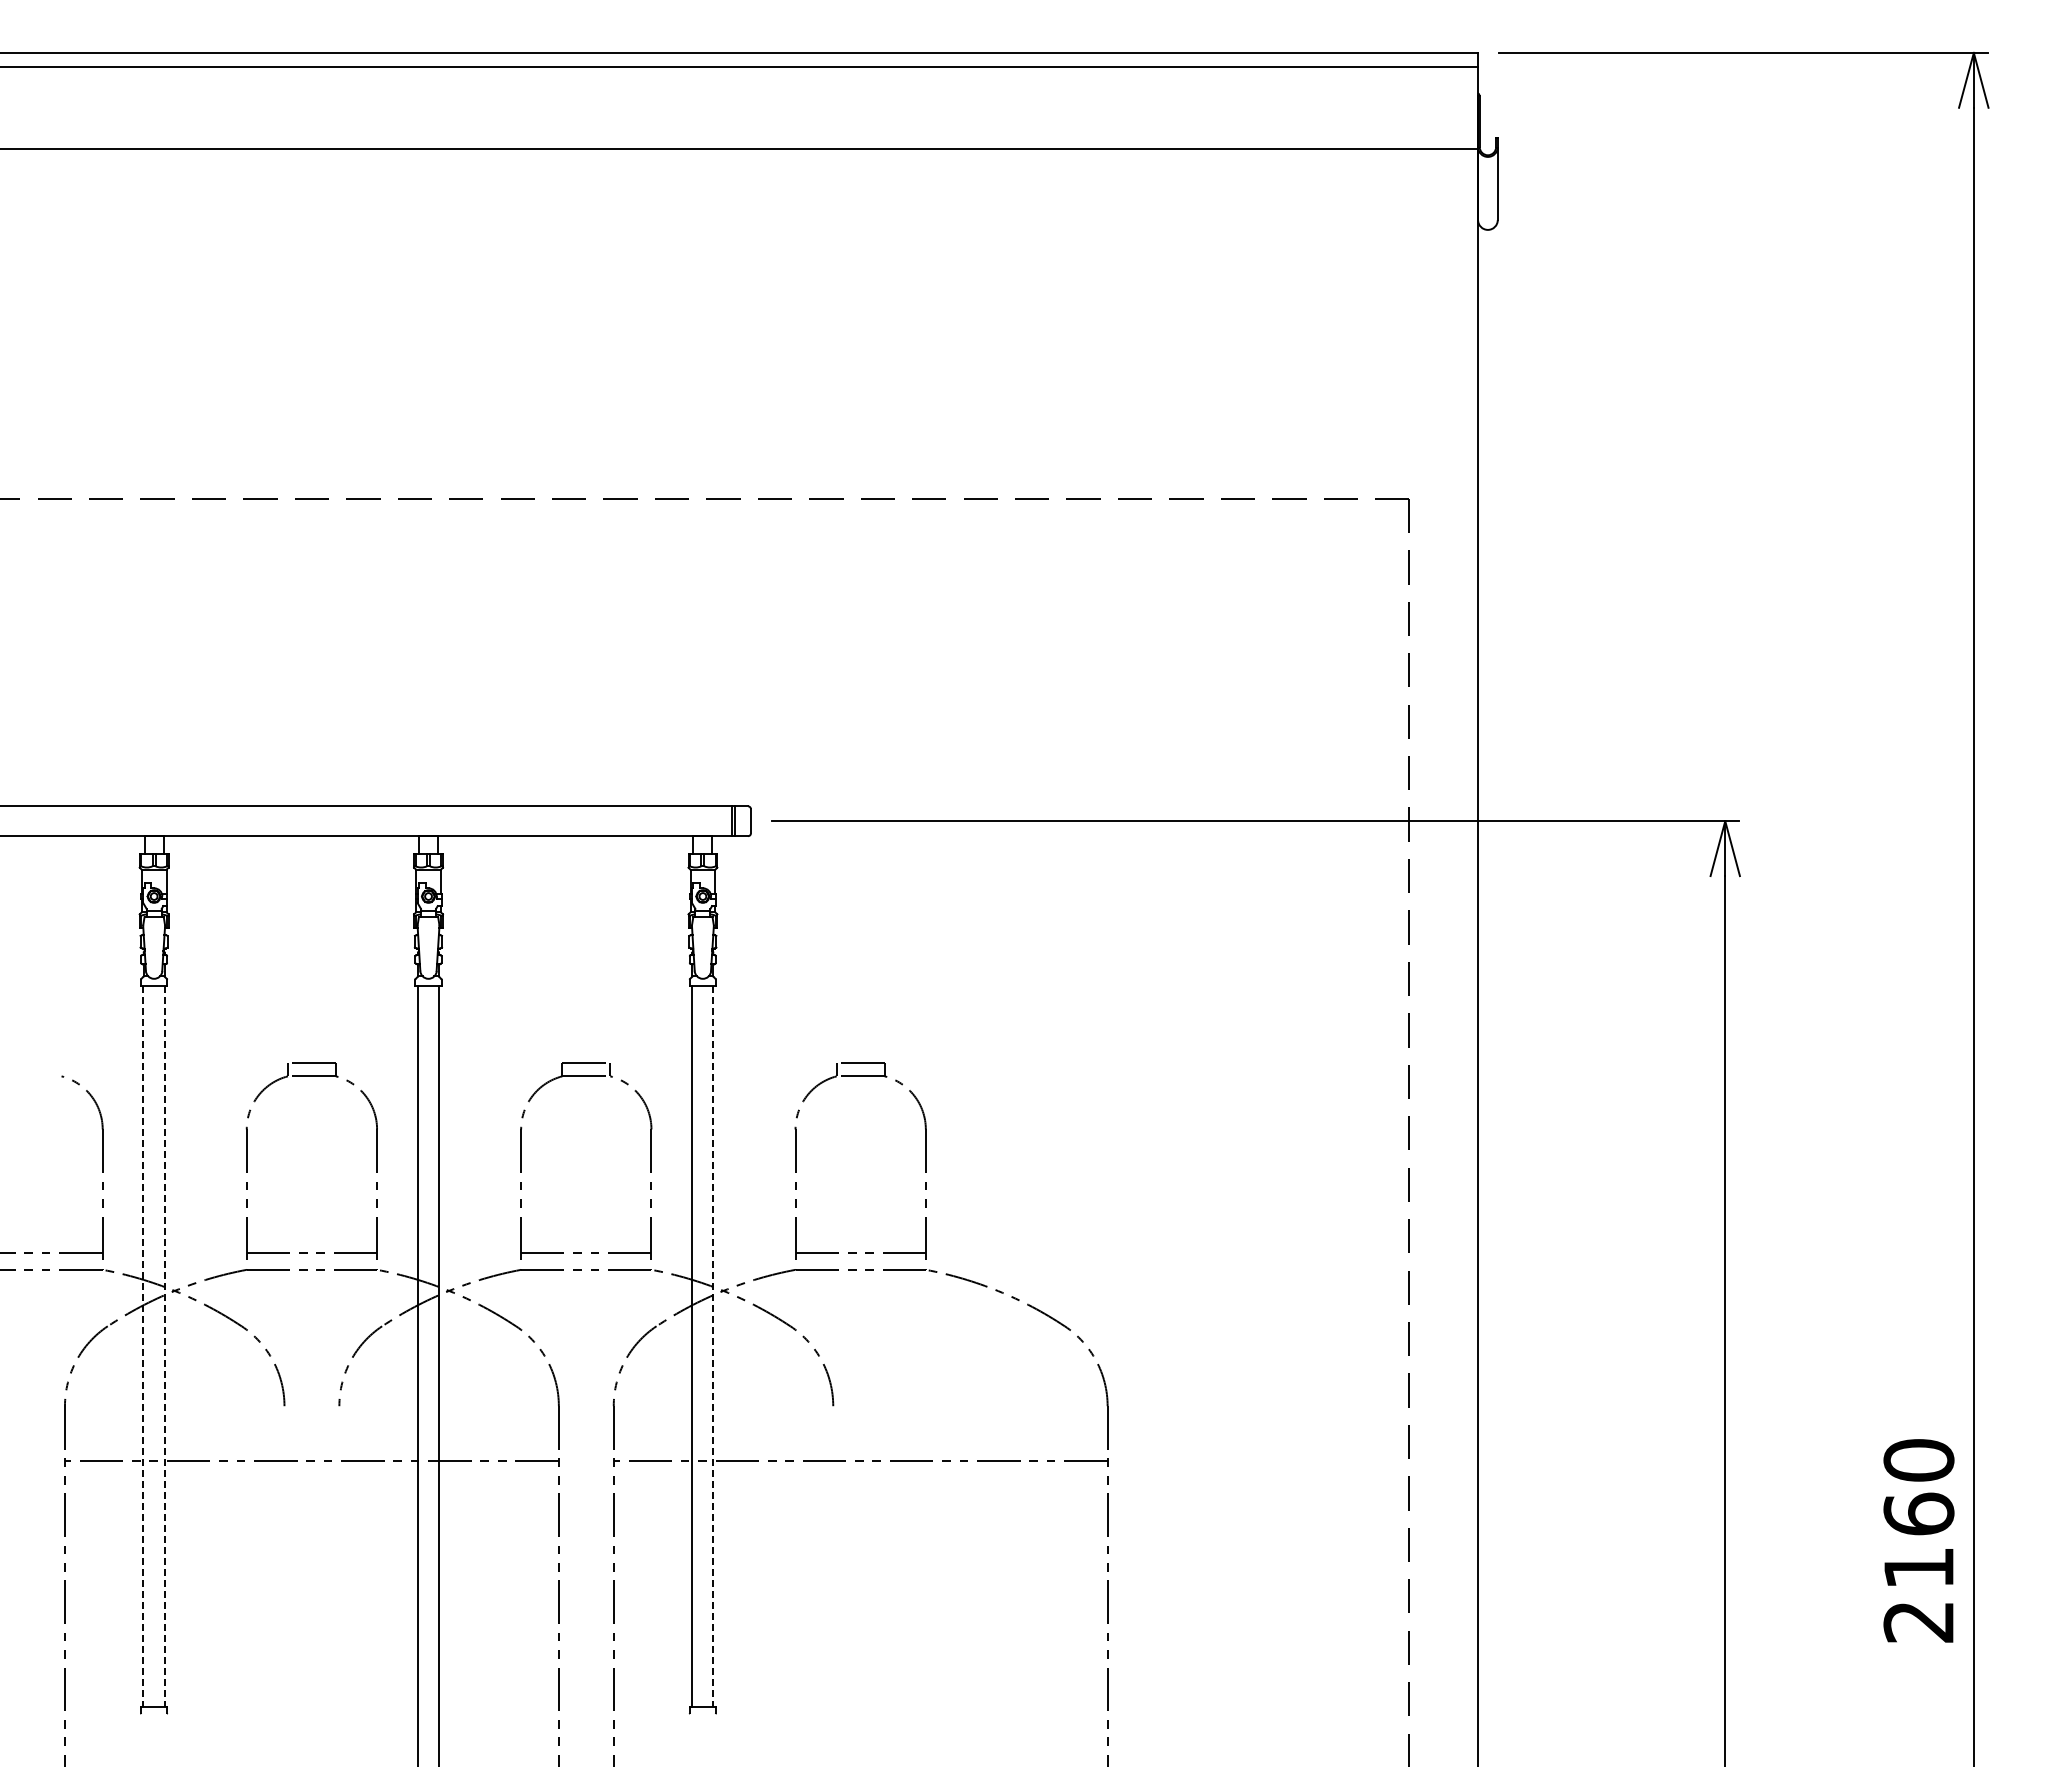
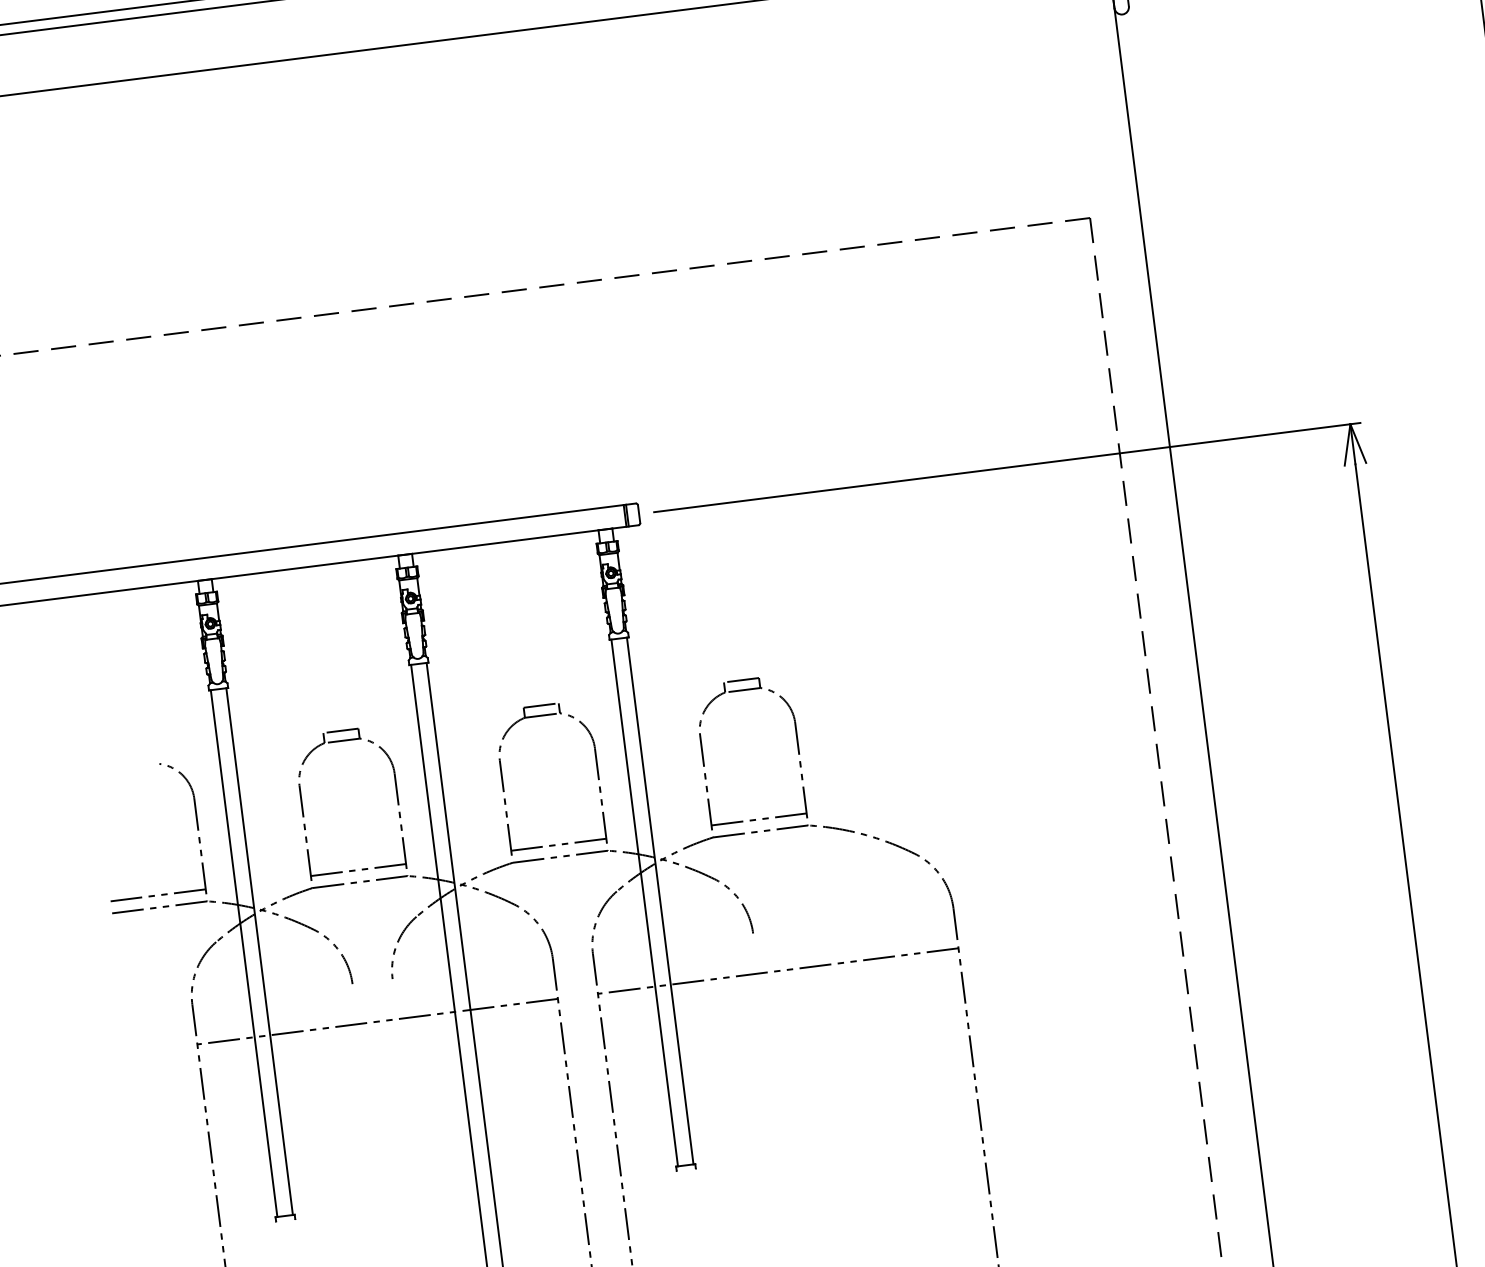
line: (143, 1346) -> (244, 953), dashed -> solid
line: (164, 1346) -> (259, 951), dashed -> solid
line: (713, 1346) -> (660, 901), dashed -> solid

